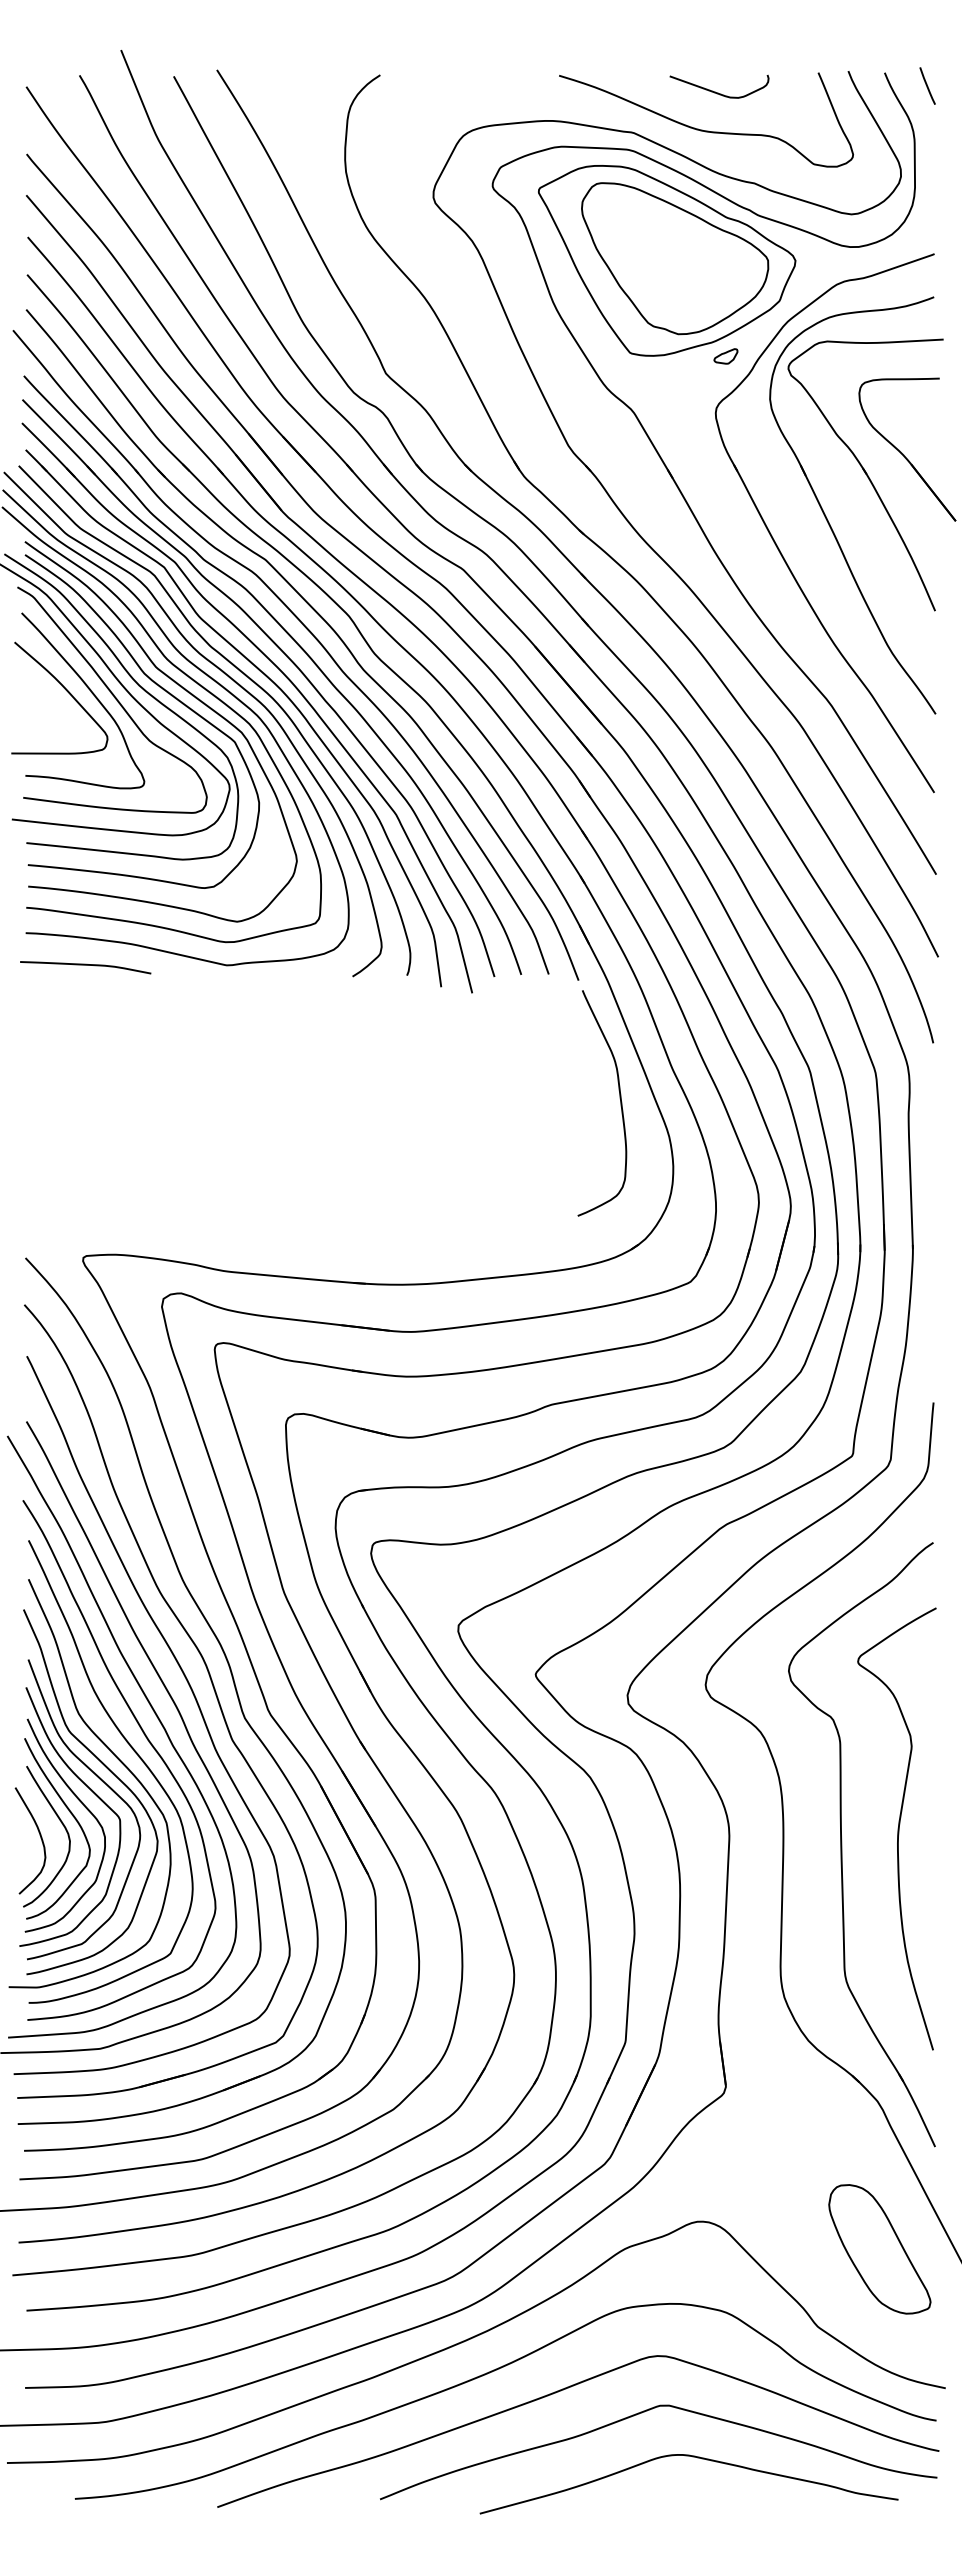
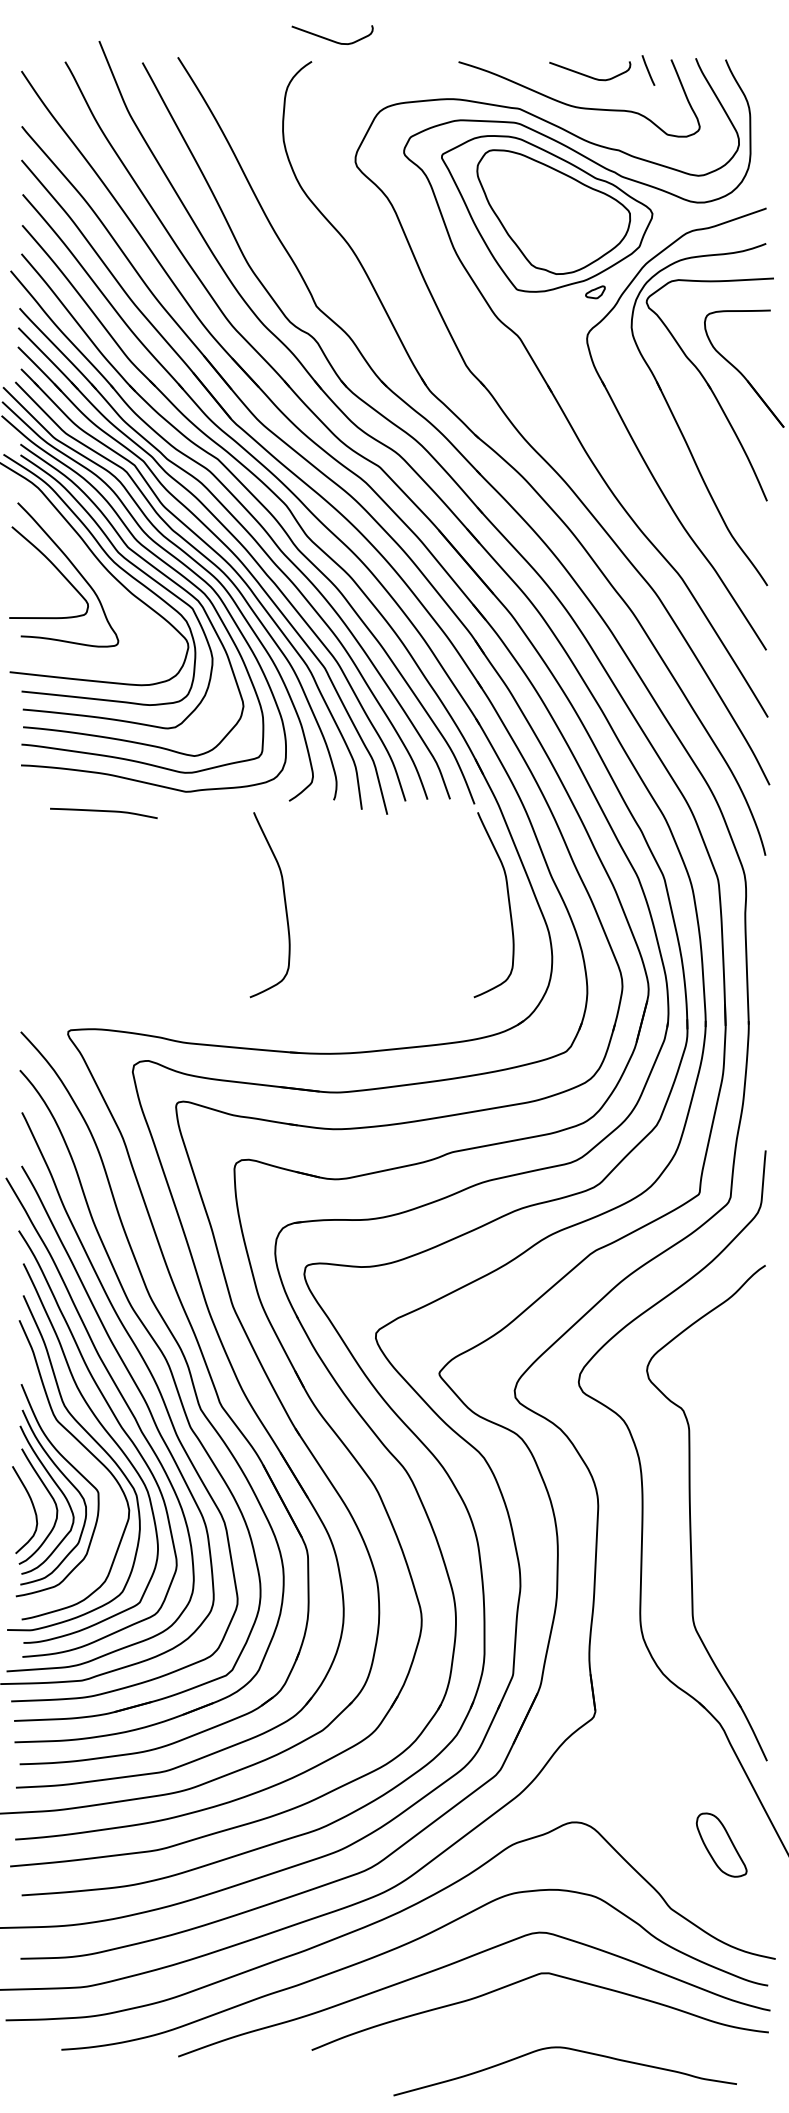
curve: (404, 48) -> (331, 39), added
line: (927, 85) -> (648, 70), moved
curve: (114, 698) -> (93, 572), removed
curve: (85, 965) -> (103, 811), moved
curve: (346, 1098) -> (284, 901), added
curve: (102, 1782) -> (84, 1462), removed
curve: (897, 1828) -> (736, 1499), removed
part: (879, 2249) -> (721, 1845), size x0.6
curve: (692, 2457) -> (567, 2049), moved

